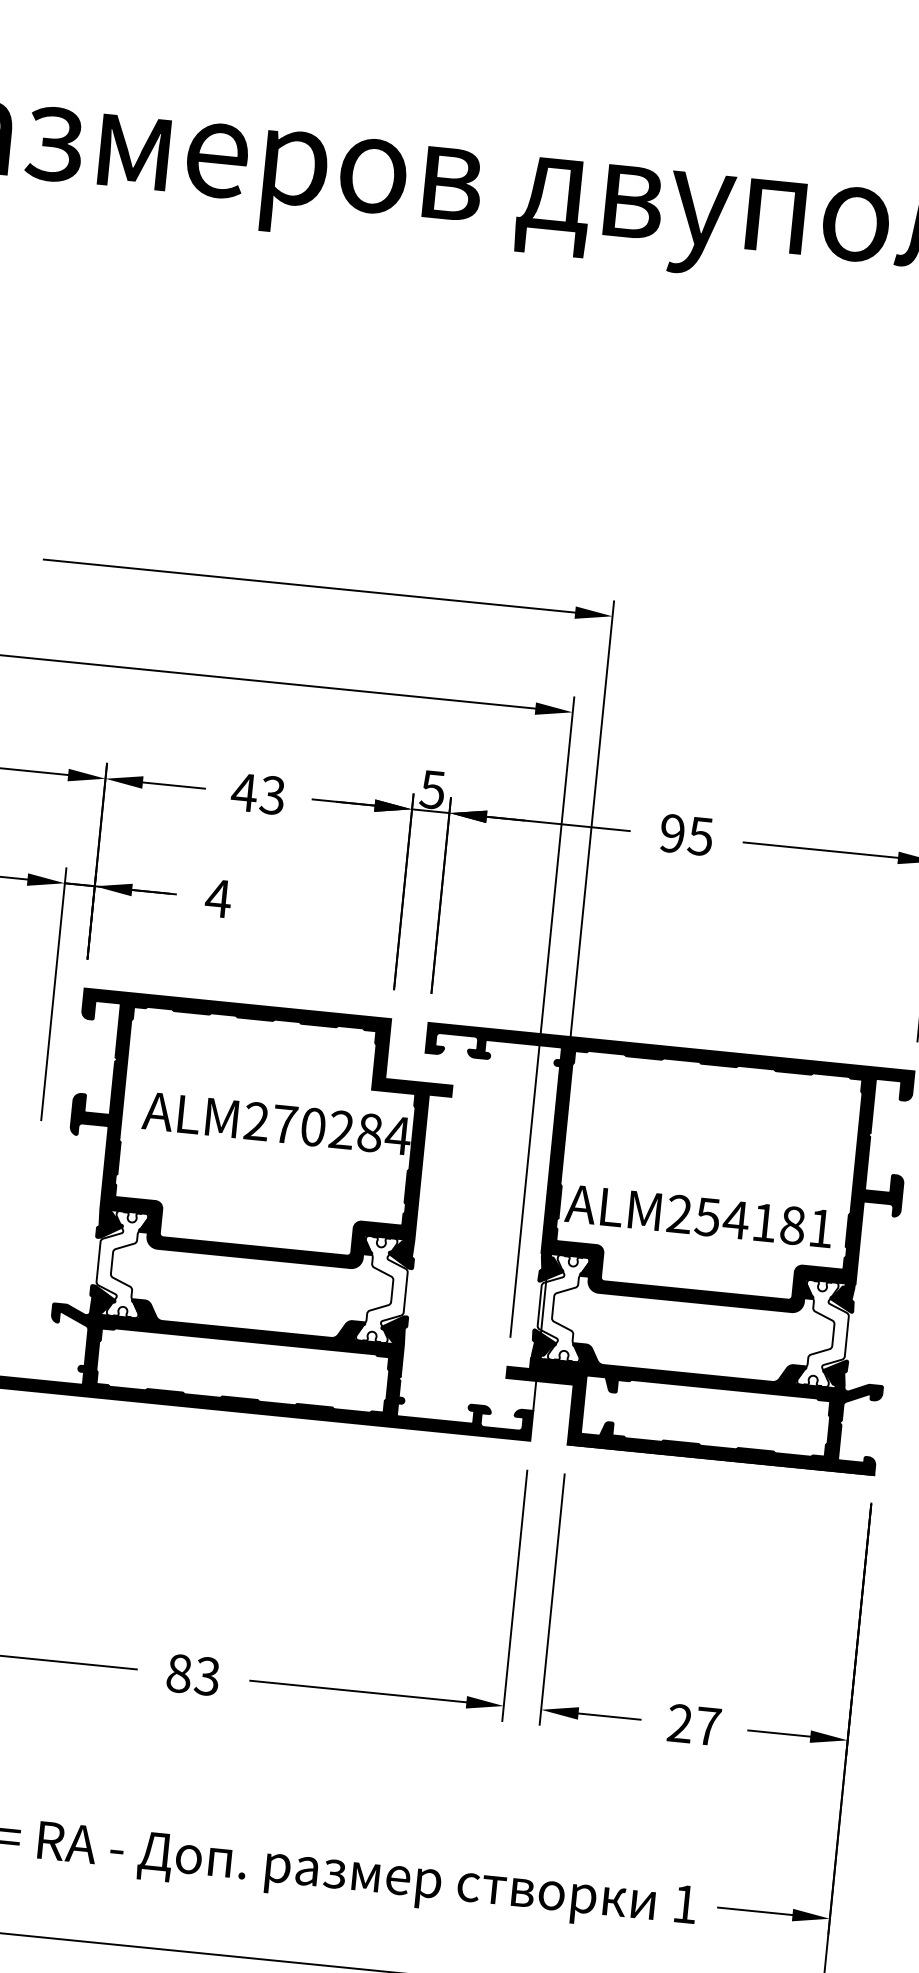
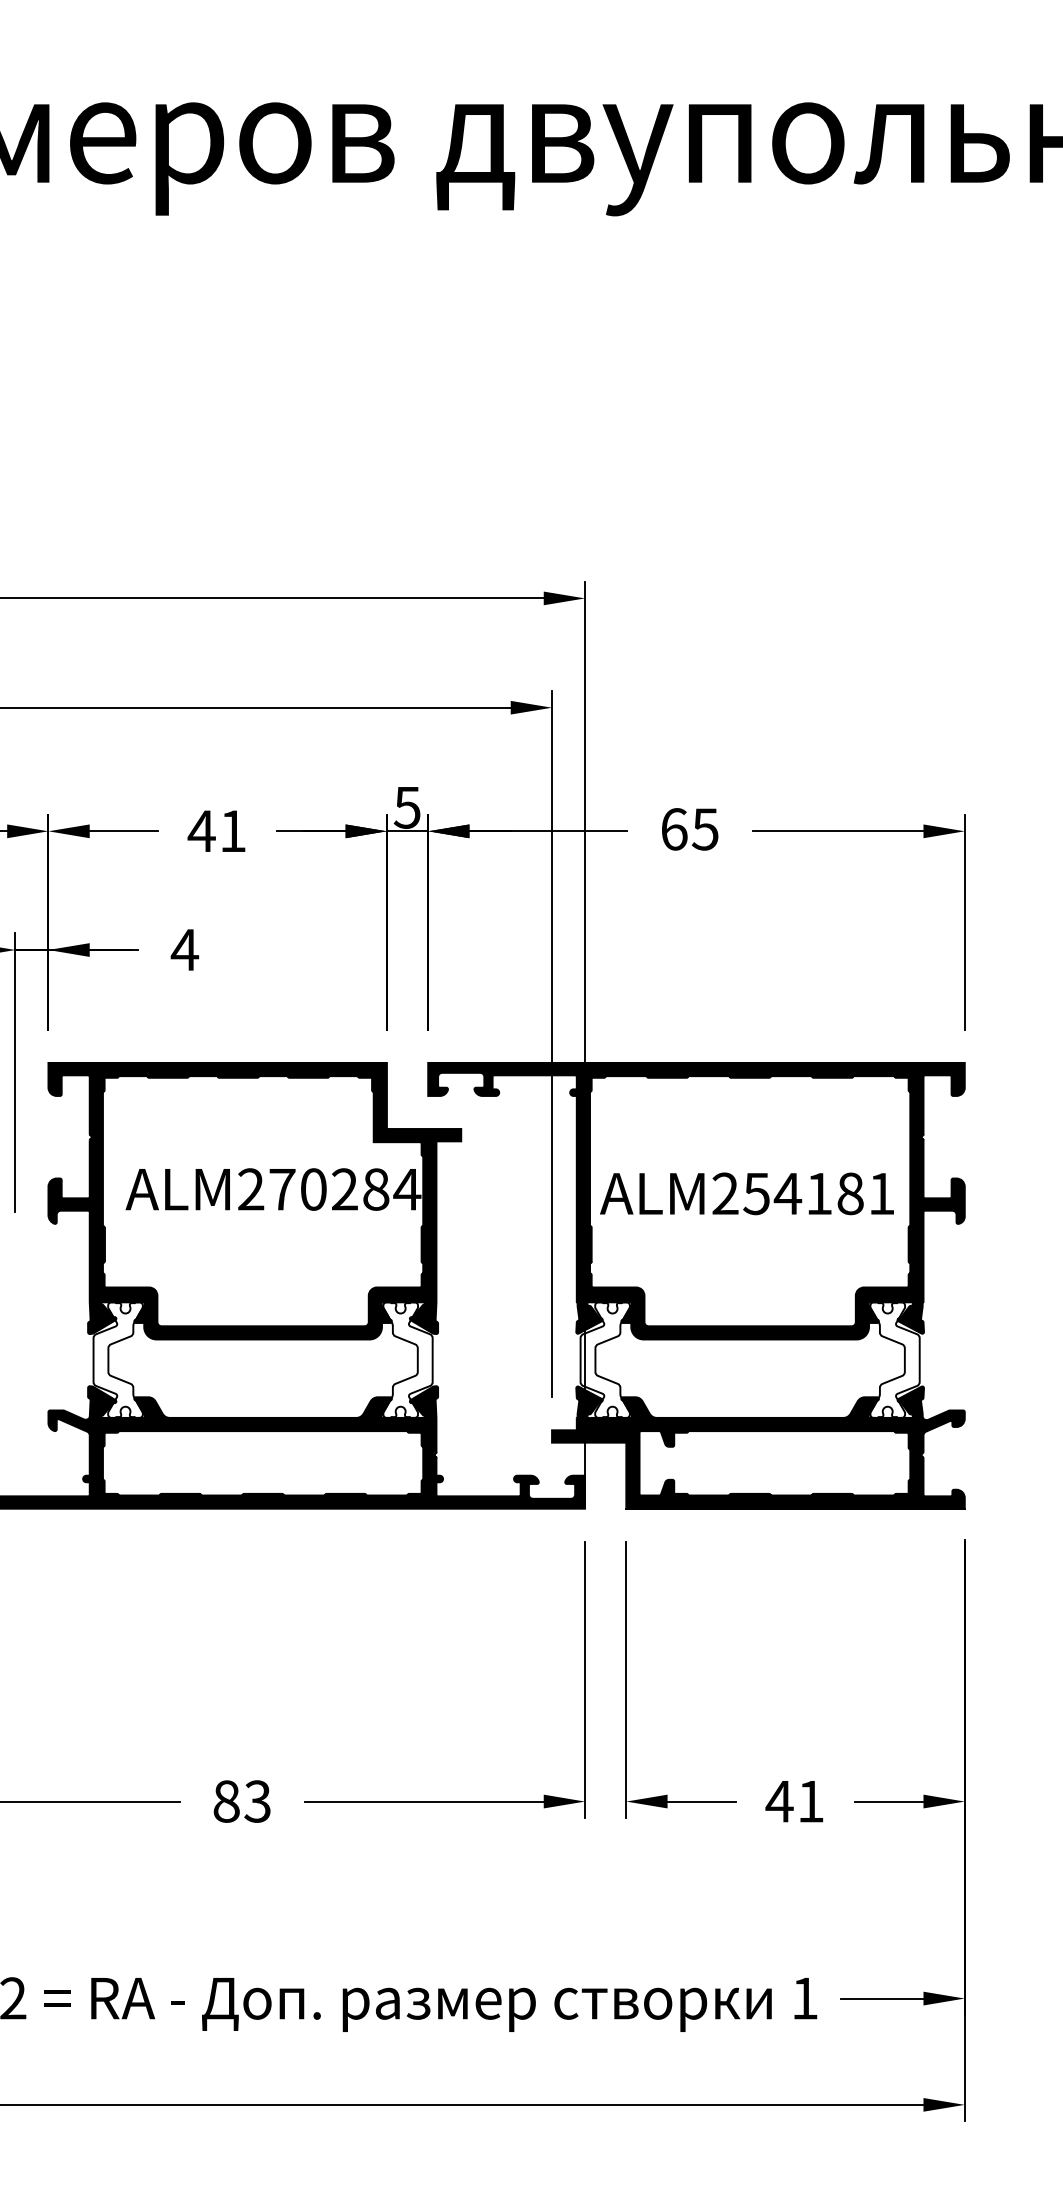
text: (272, 795) -> (232, 831), 43 -> 41
text: (672, 833) -> (674, 829), 95 -> 65
text: (698, 1215) -> (746, 1193), moved
text: (693, 1724) -> (794, 1801), 27 -> 41

